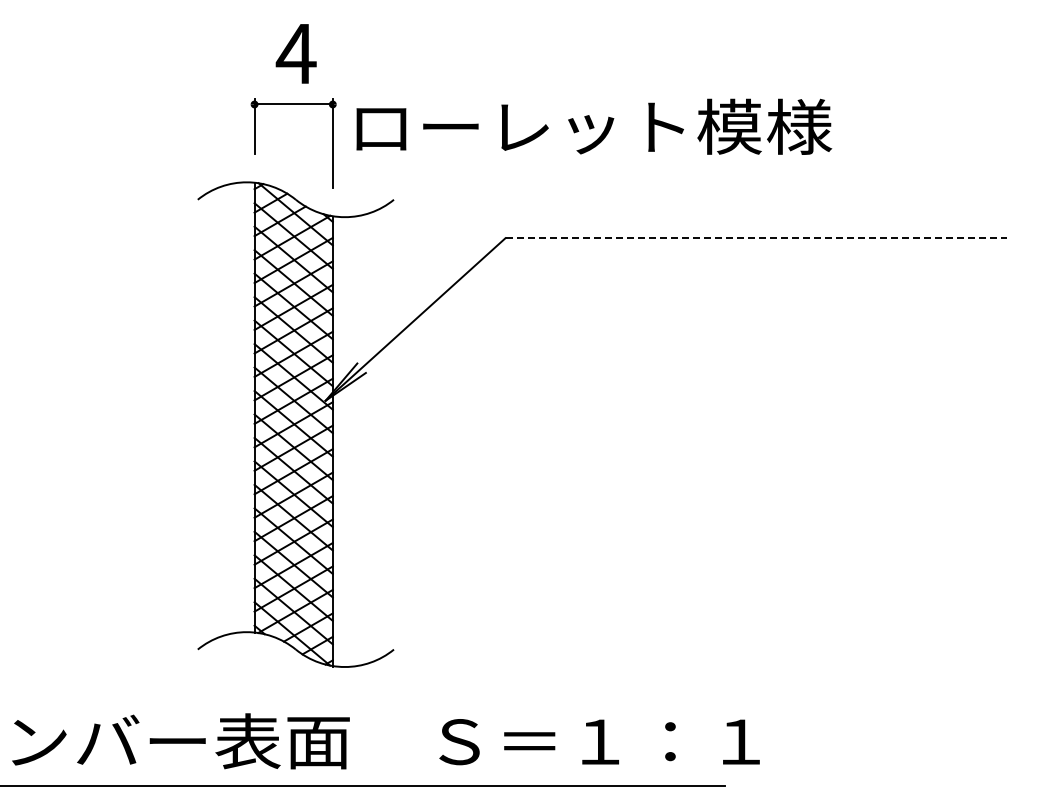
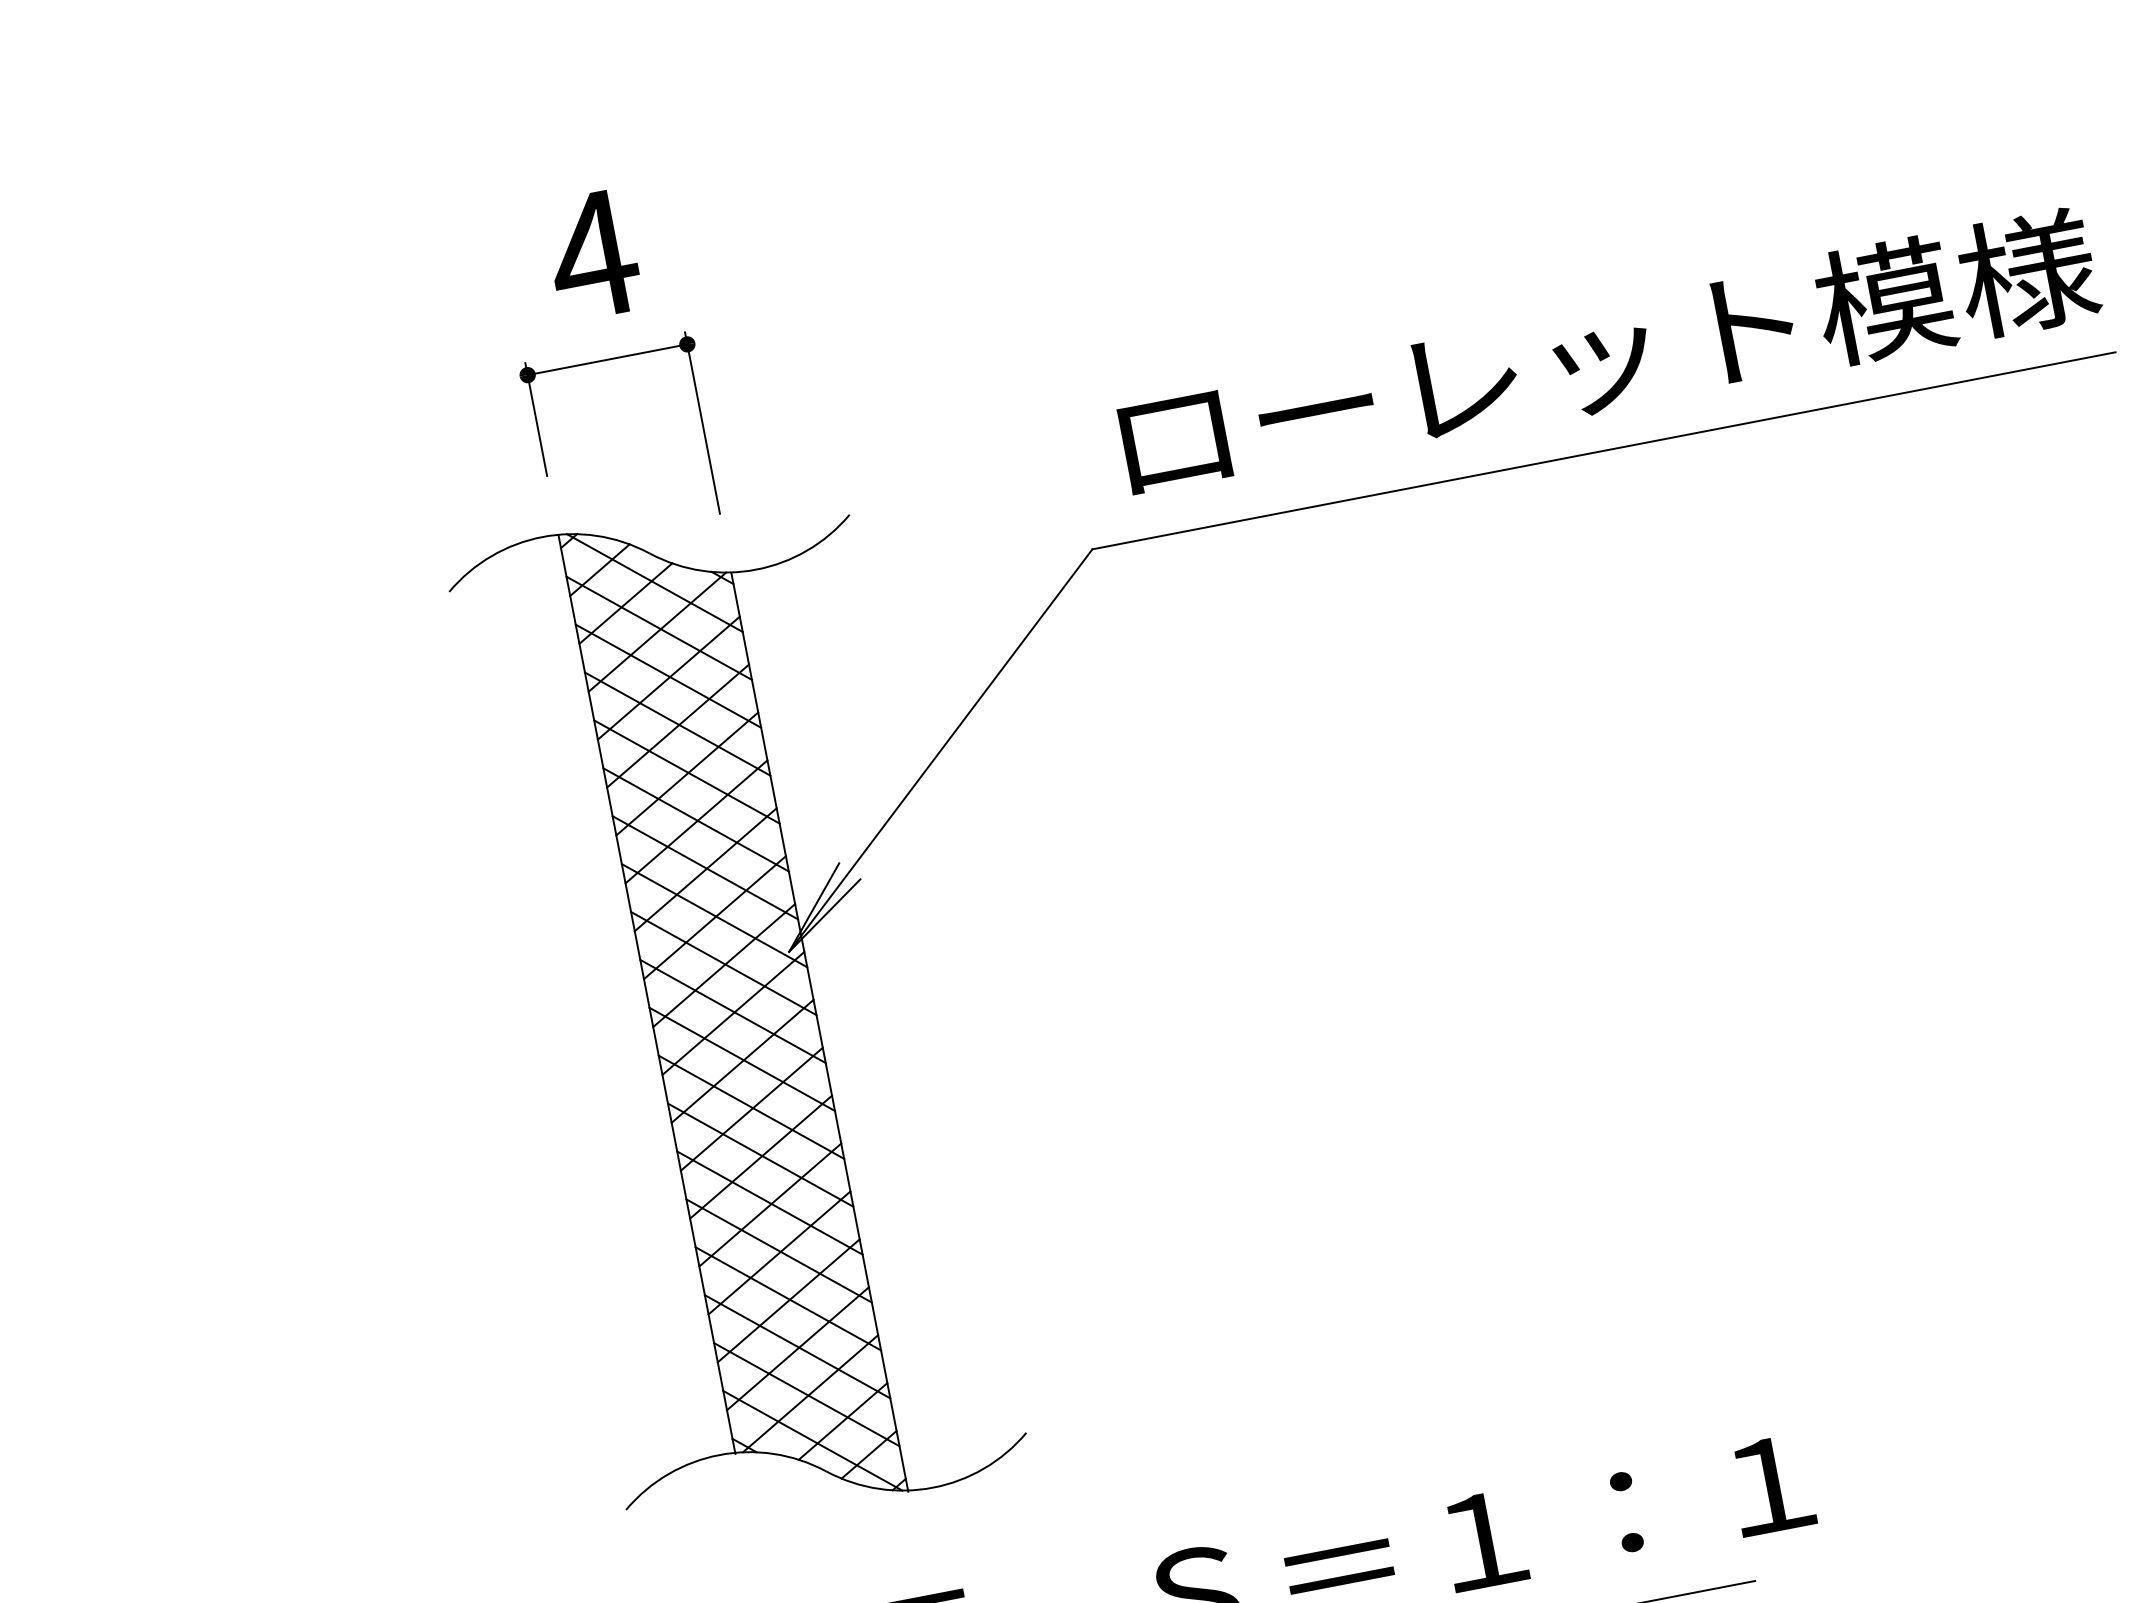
text: (594, 126) -> (1609, 353), moved
line: (756, 238) -> (1604, 451), dashed -> solid

